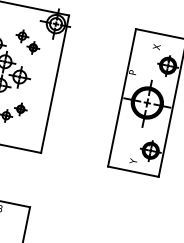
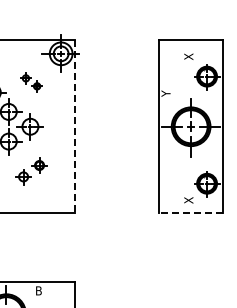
part: (27, 42) -> (31, 82), size x0.7
text: (132, 72) -> (165, 93), P -> Y
line: (54, 83) -> (74, 126), solid -> dashed
text: (133, 161) -> (188, 200), Y -> X
line: (133, 171) -> (191, 213), solid -> dashed

